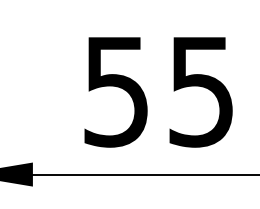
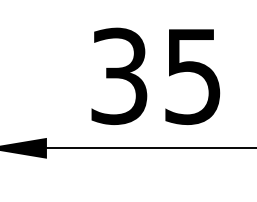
text: (116, 90) -> (119, 75), 55 -> 35

